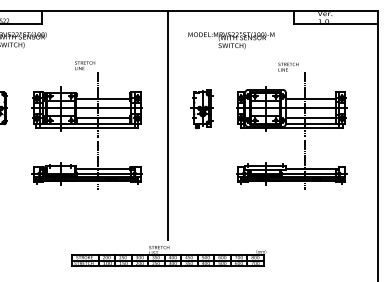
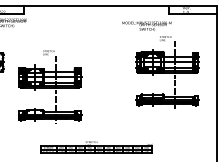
text: (230, 39) -> (146, 25), moved
part: (201, 108) -> (115, 62), removed
part: (87, 124) -> (50, 86), moved
line: (167, 124) -> (96, 71), removed

